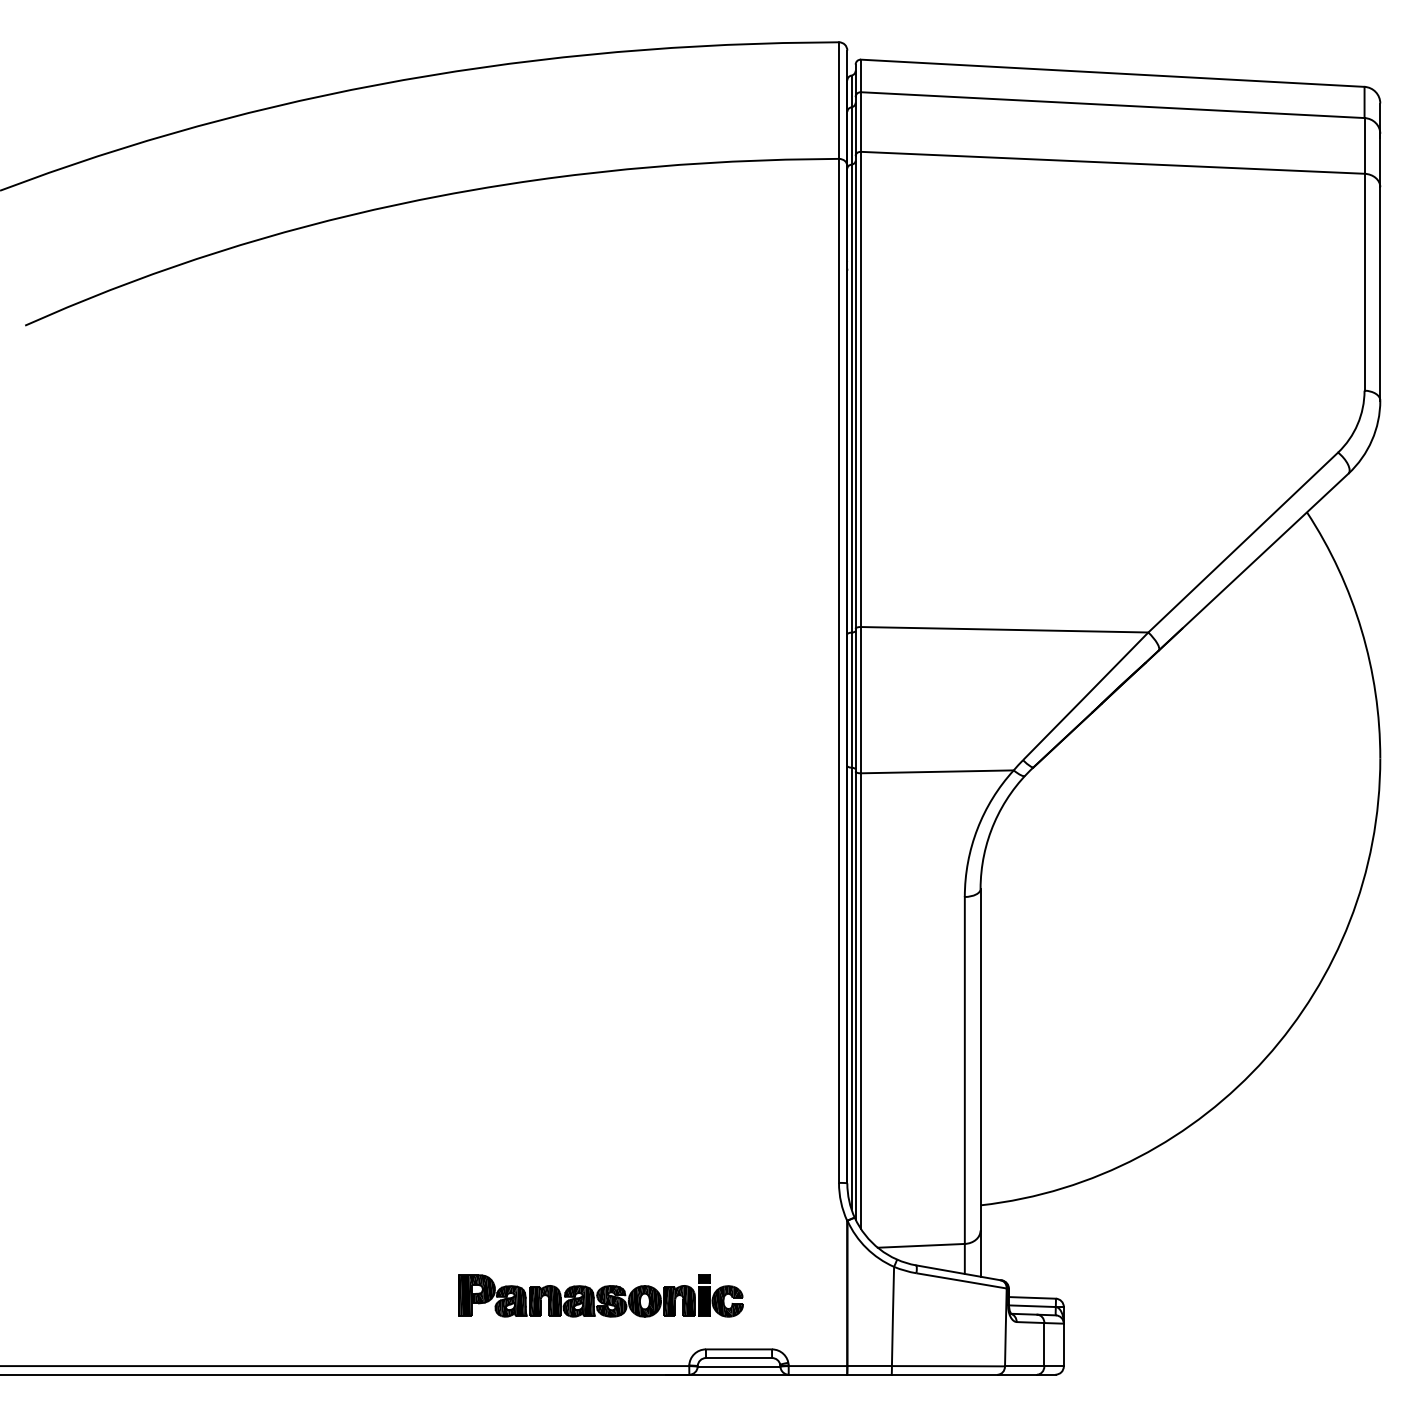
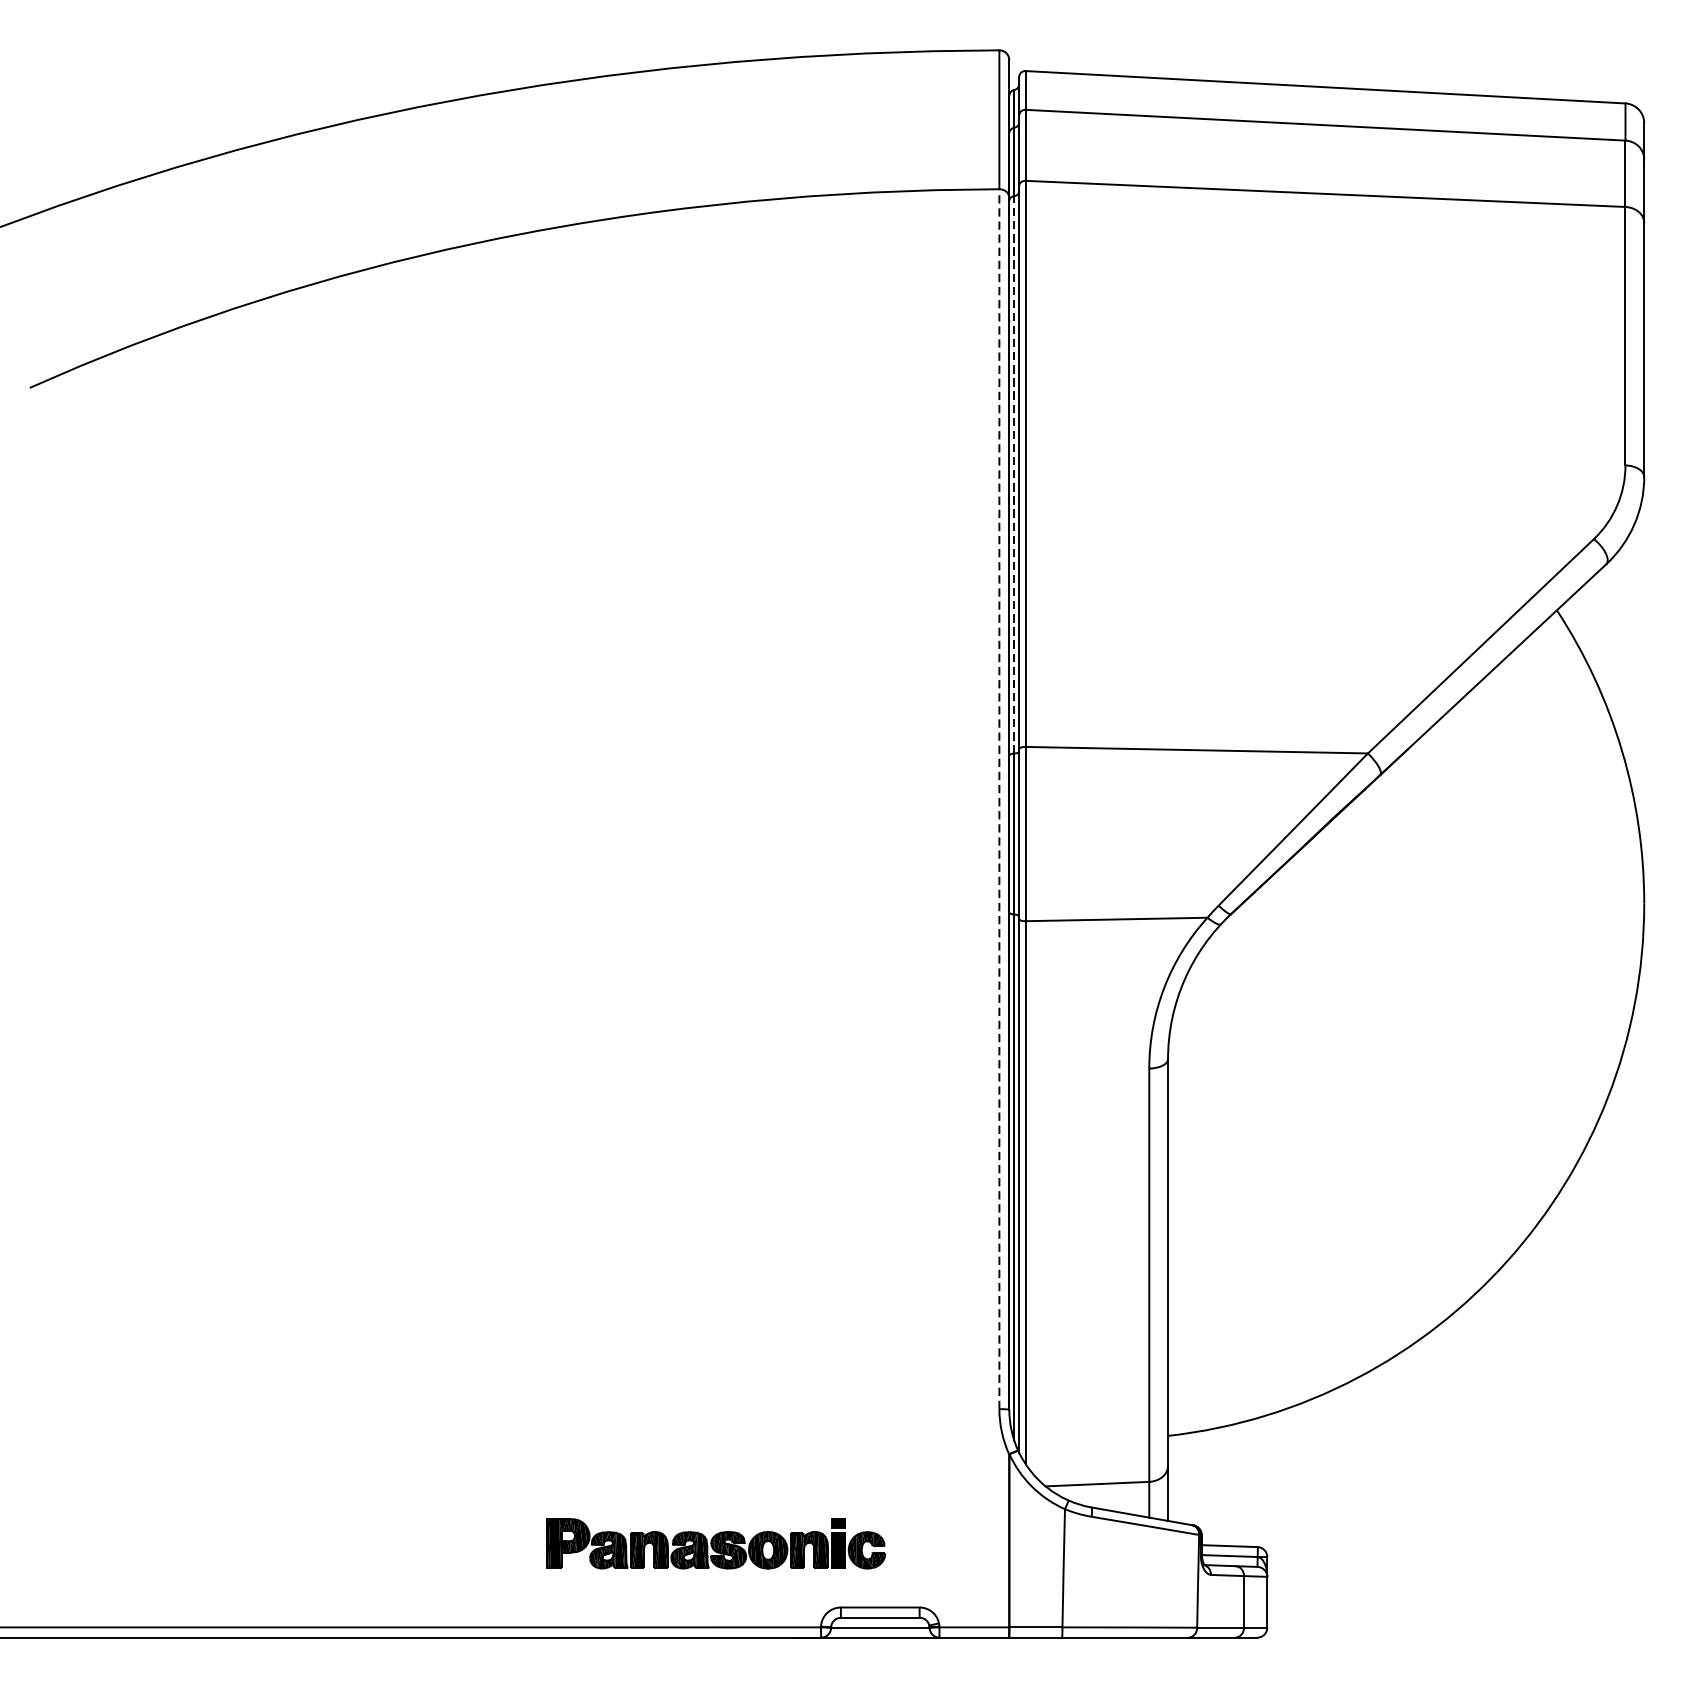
line: (851, 398) -> (1014, 474), solid -> dashed
line: (839, 670) -> (999, 798), solid -> dashed

